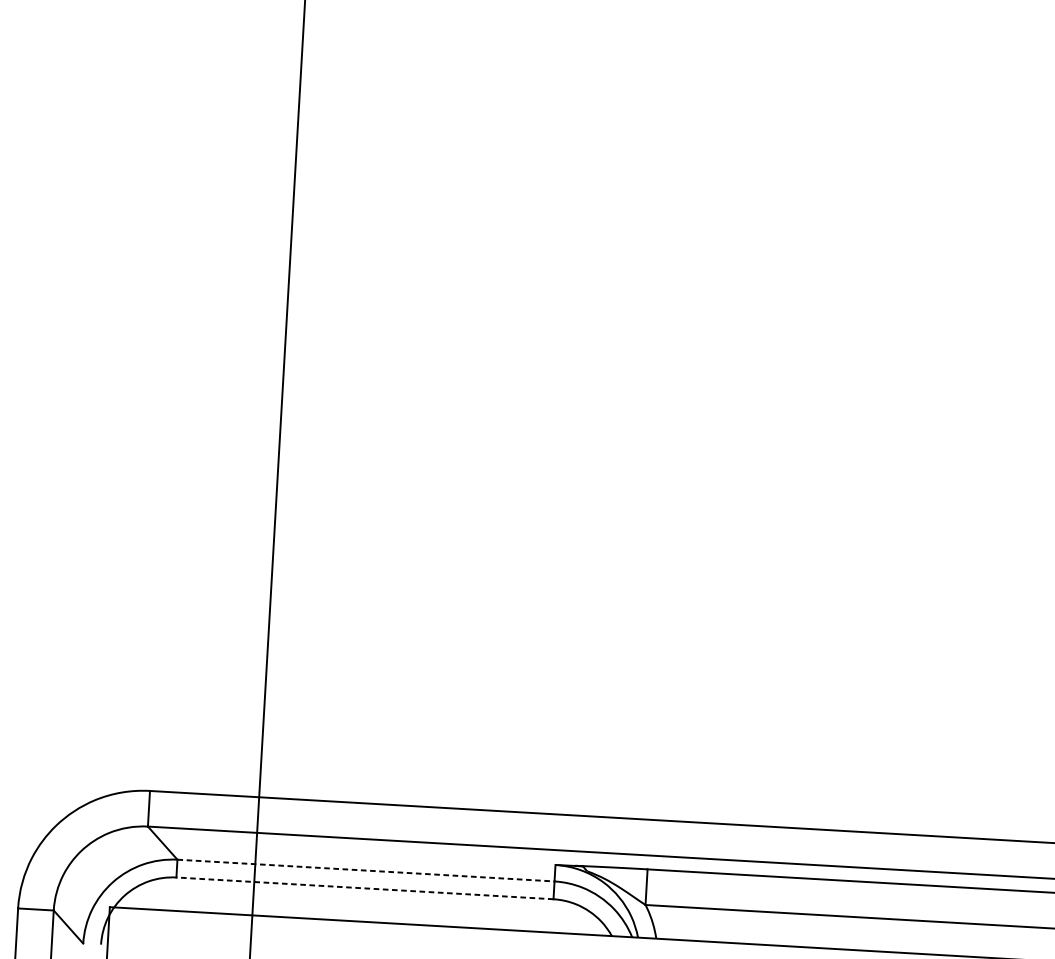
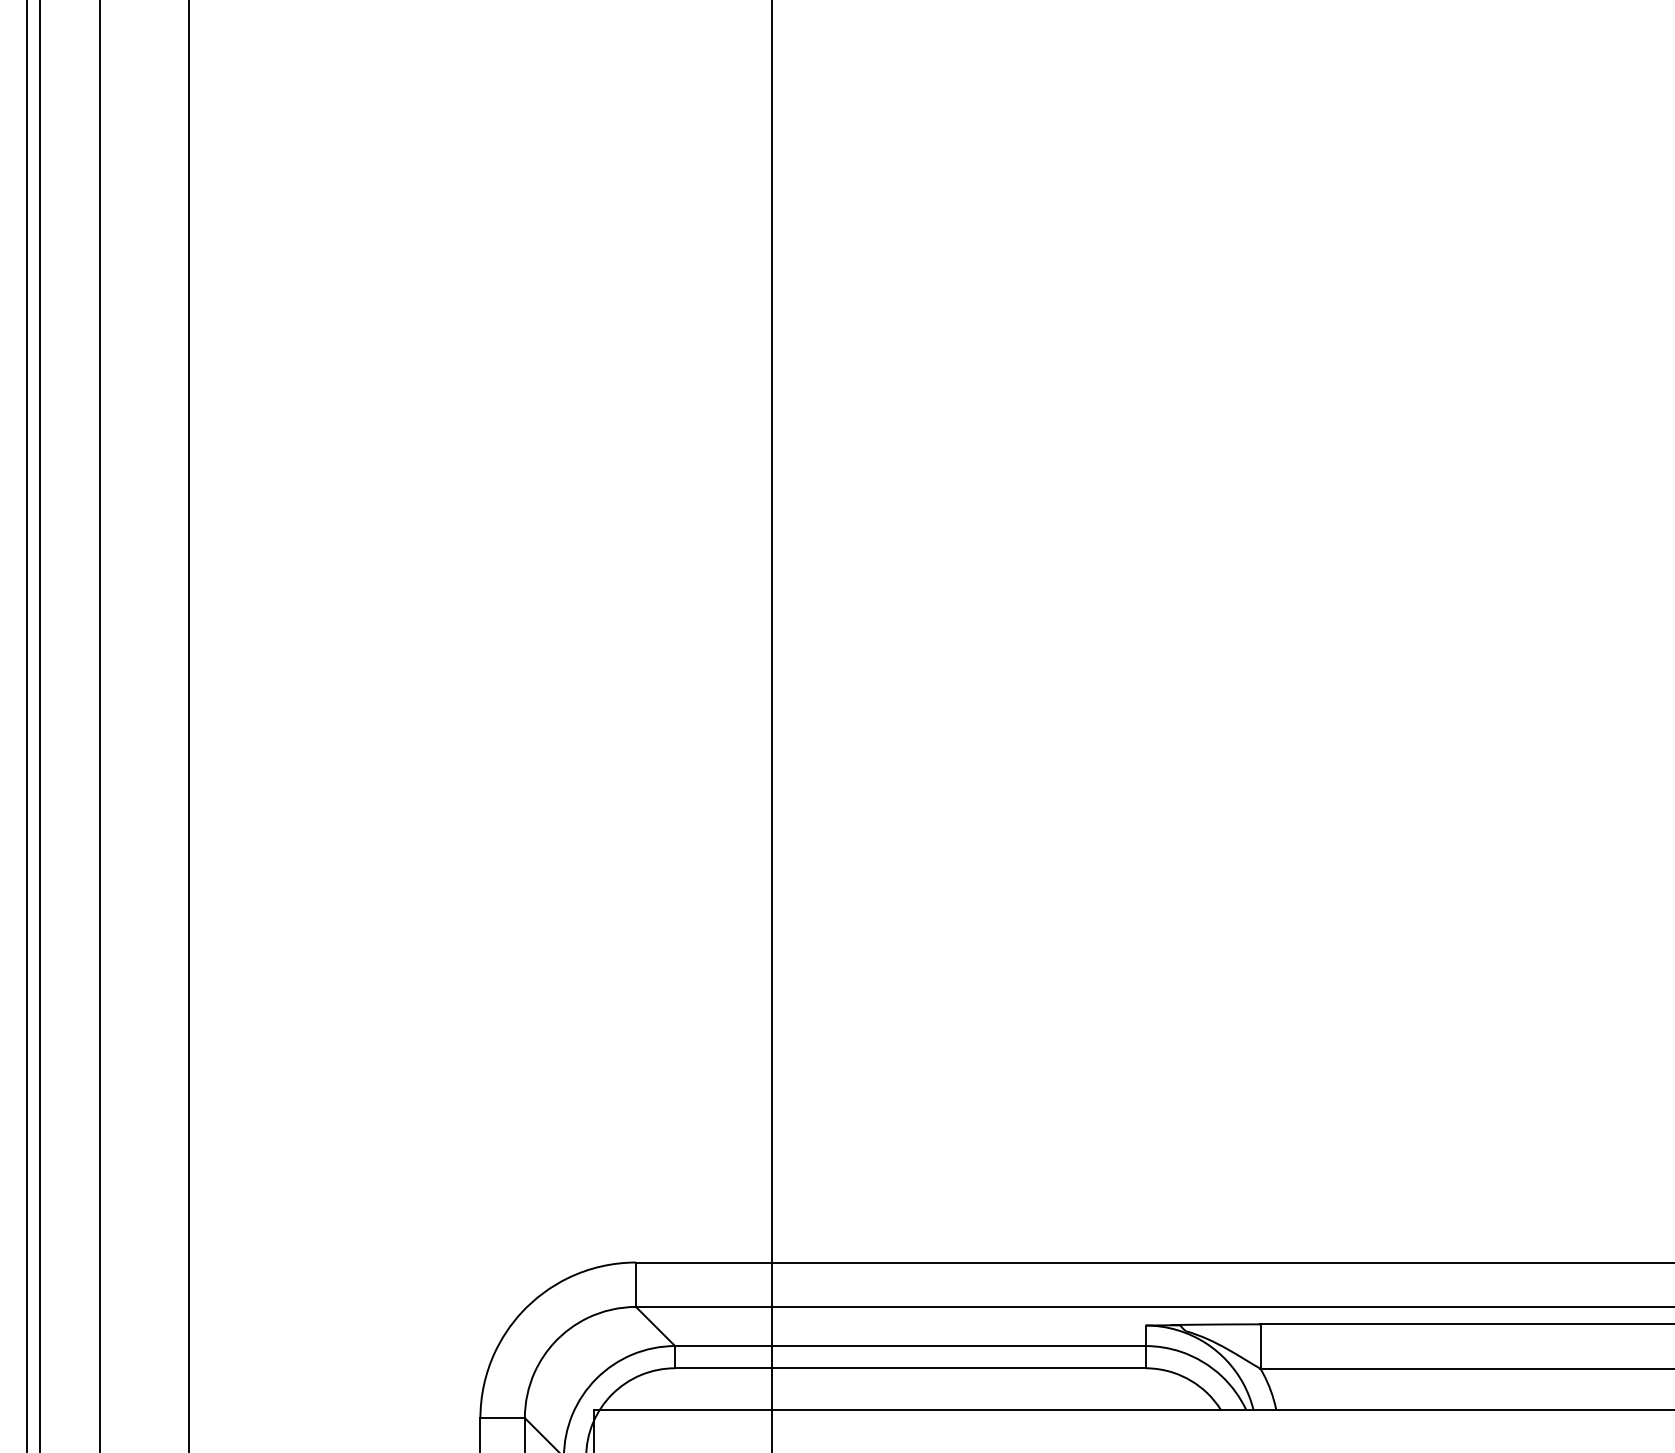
line: (366, 870) -> (910, 1346), dashed -> solid
line: (364, 888) -> (909, 1368), dashed -> solid

